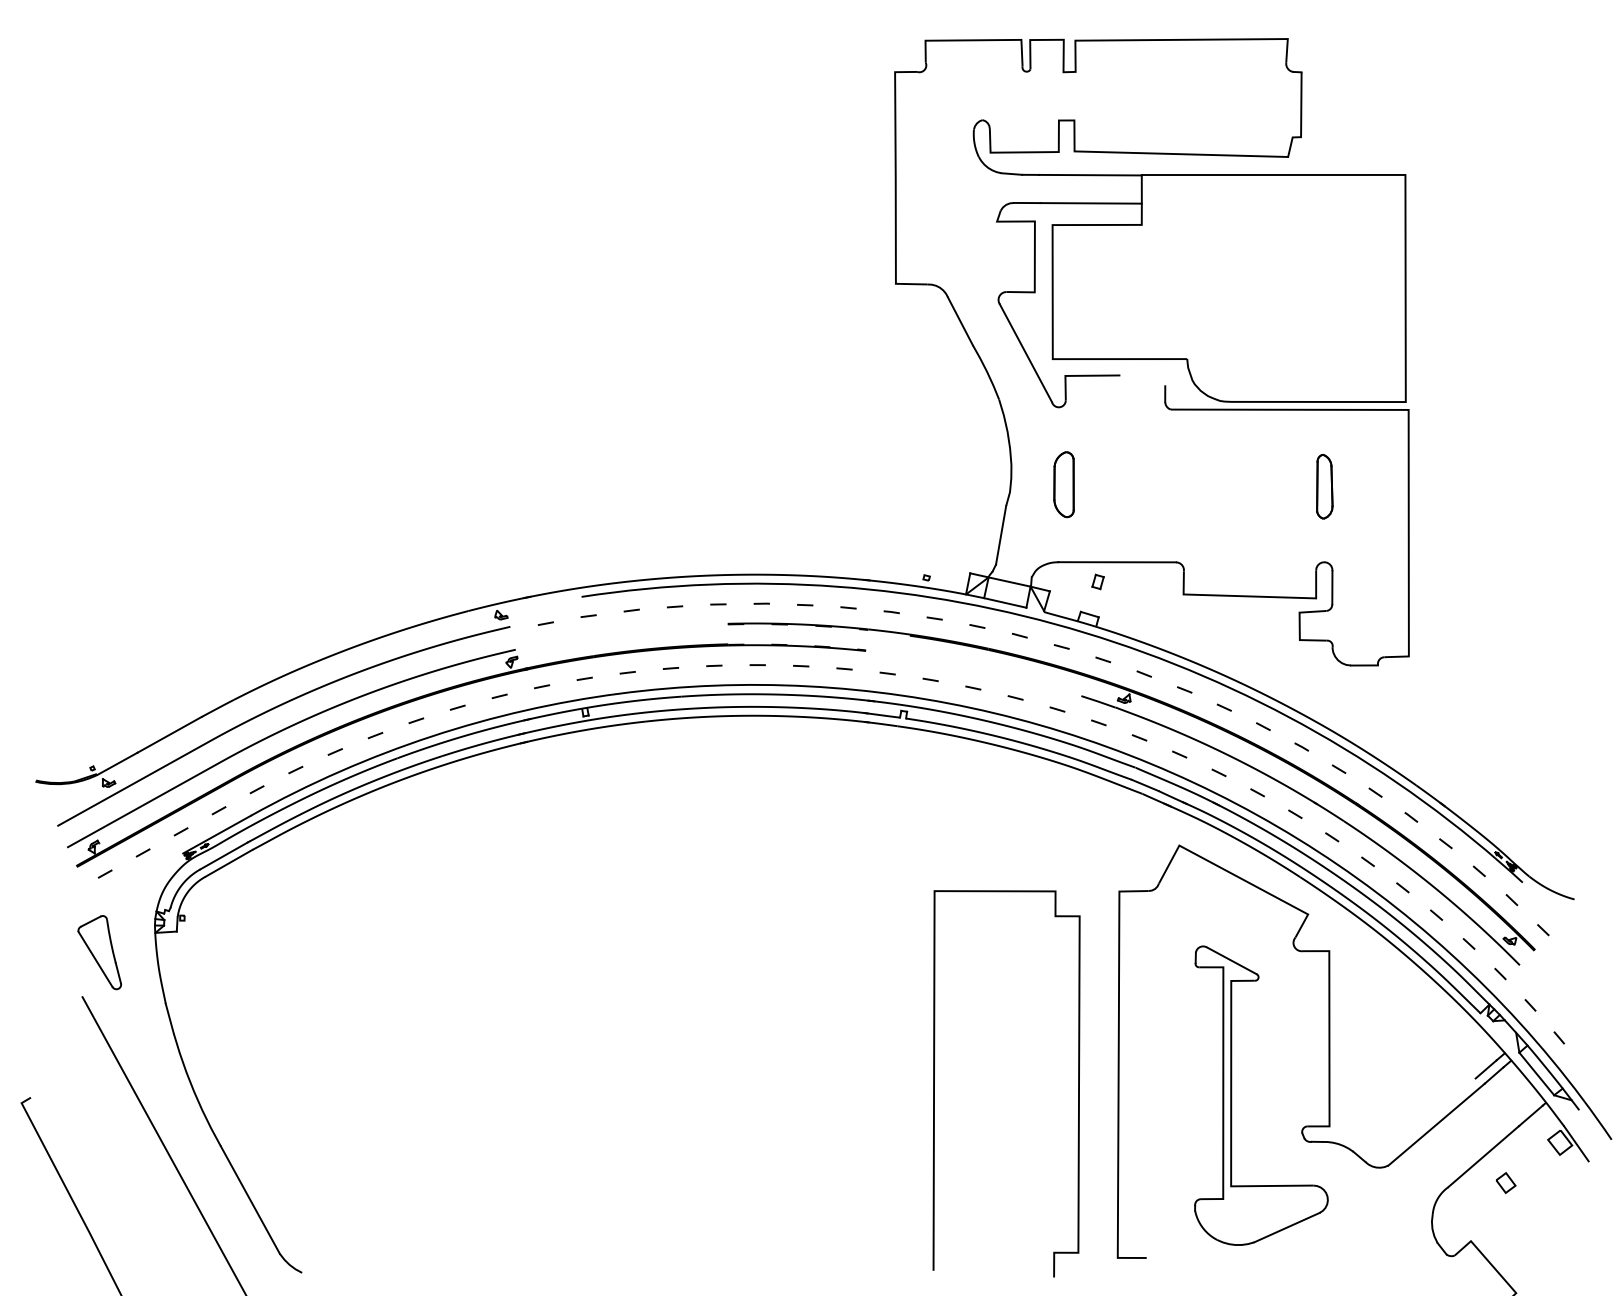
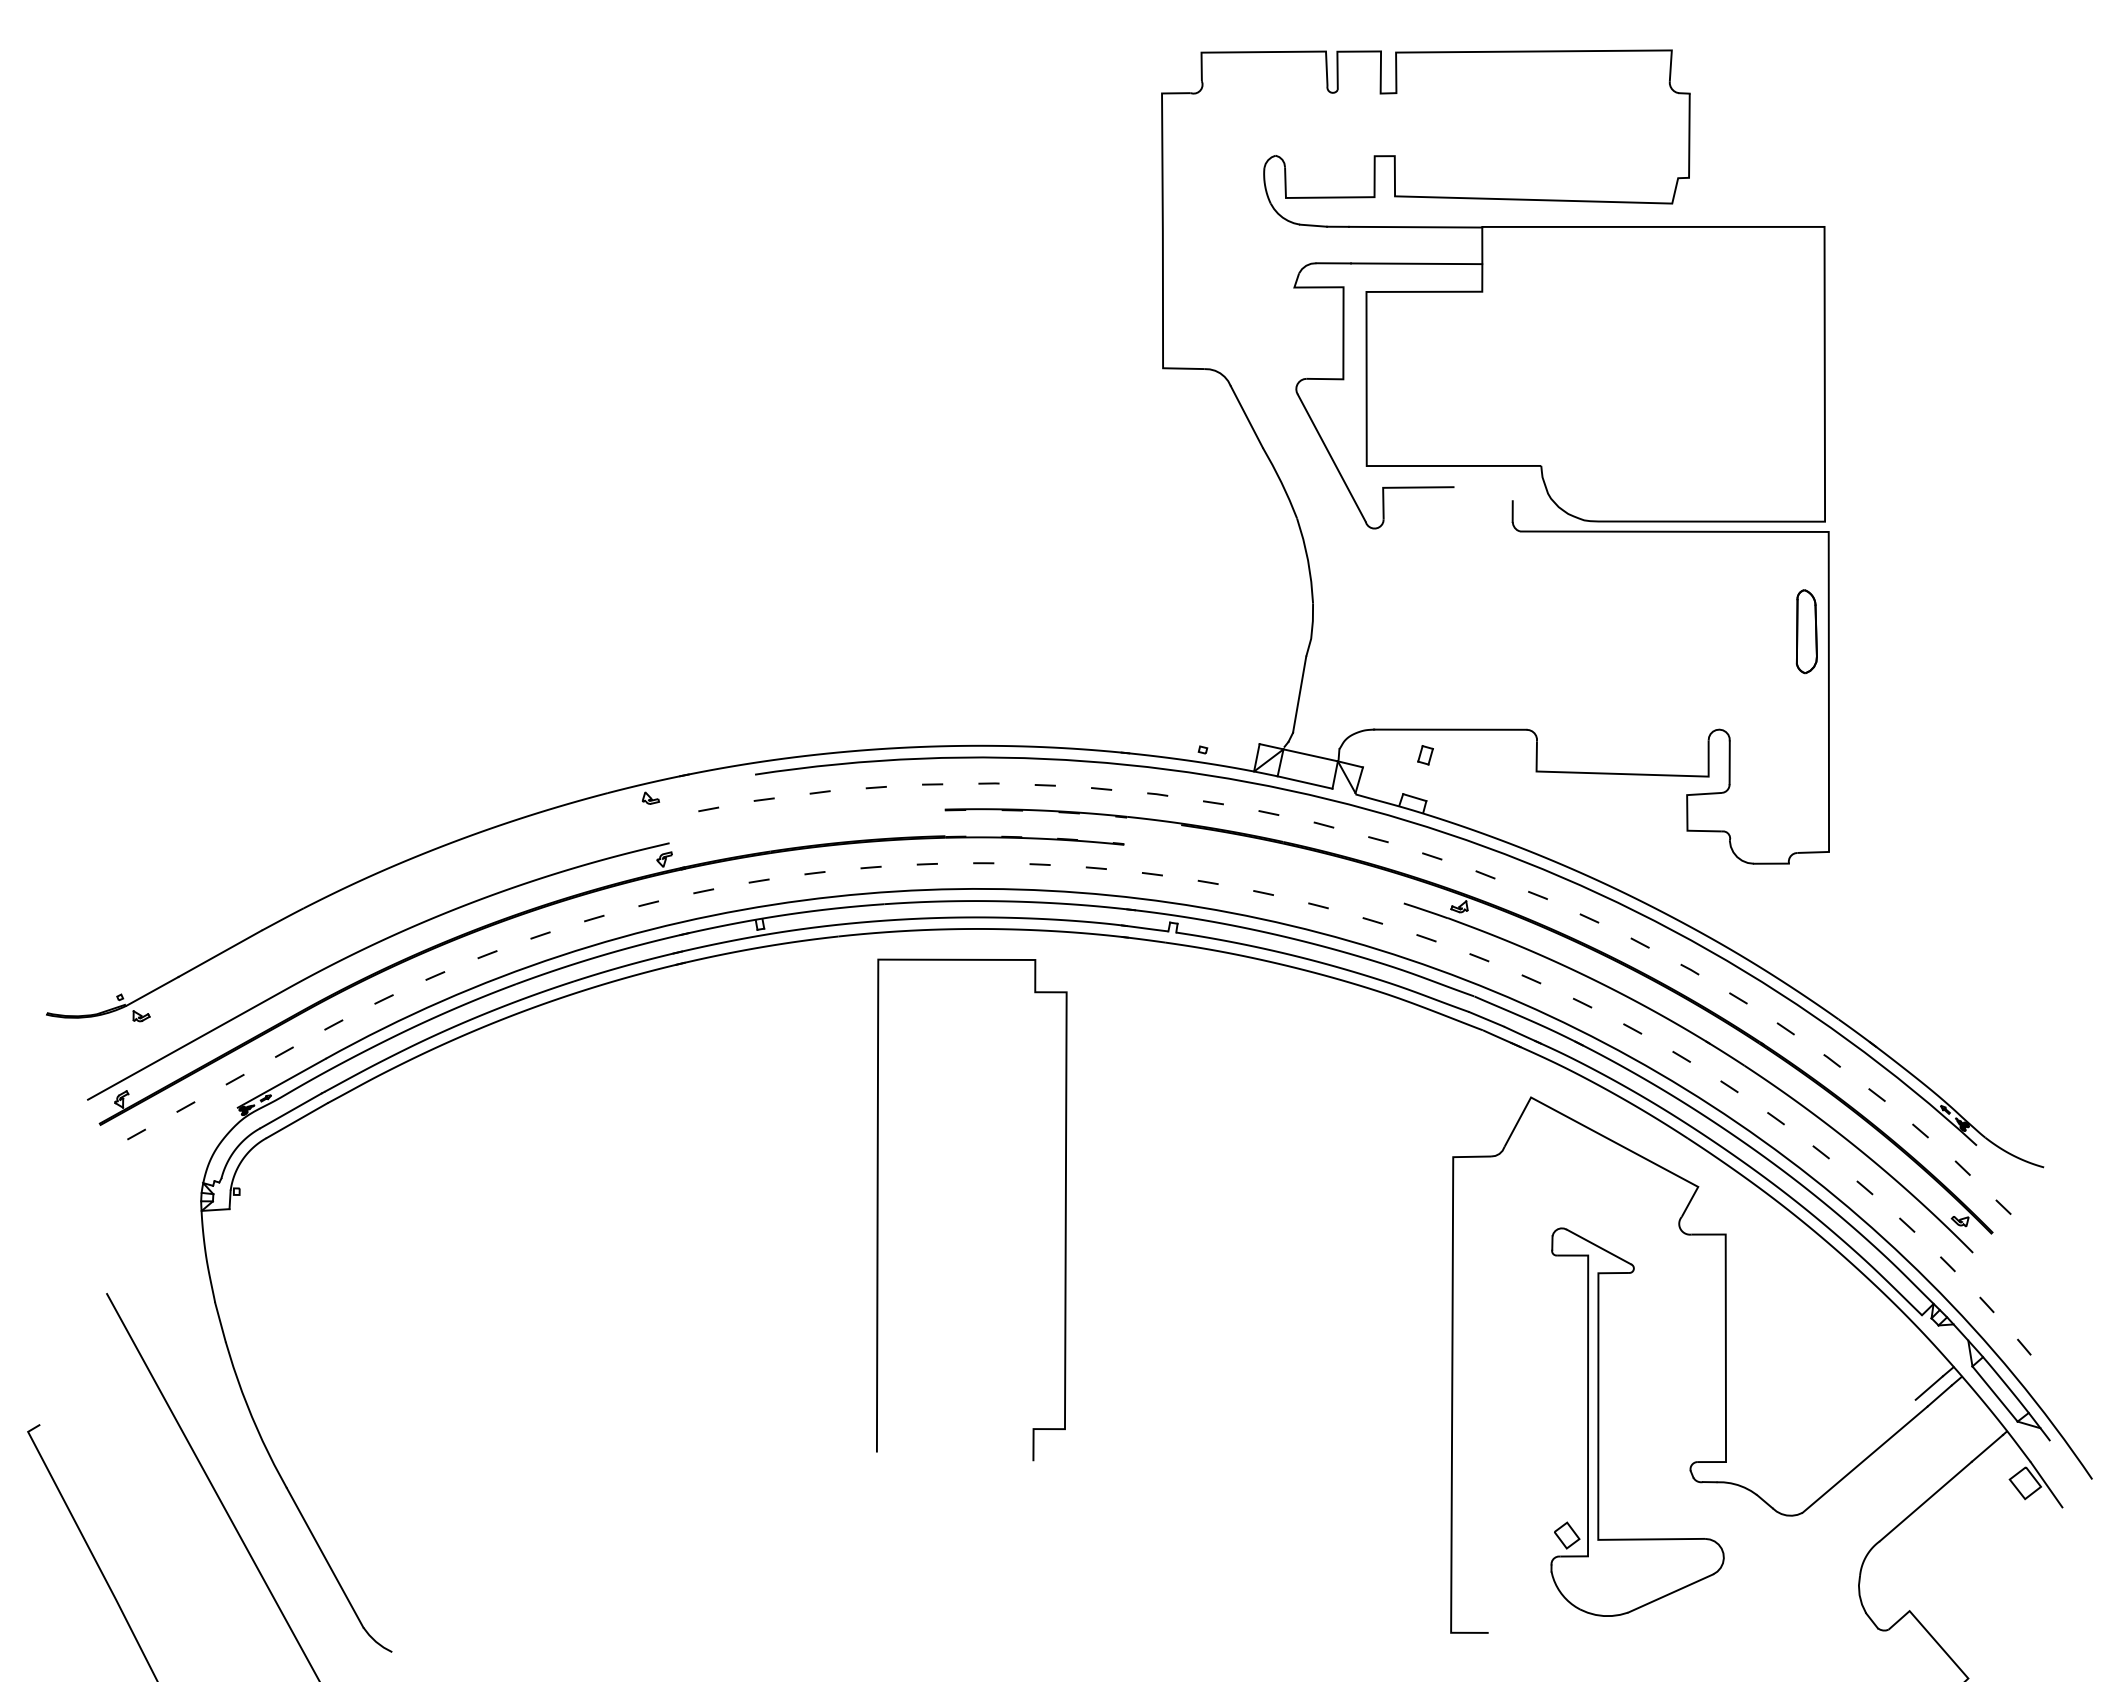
part: (1063, 484) -> (1380, 628), removed
part: (1324, 486) -> (1806, 631), moved
curve: (275, 708) -> (357, 919), removed
part: (99, 952) -> (129, 1236), removed
curve: (934, 1083) -> (878, 1209), moved
part: (1506, 1182) -> (1567, 1535), moved

